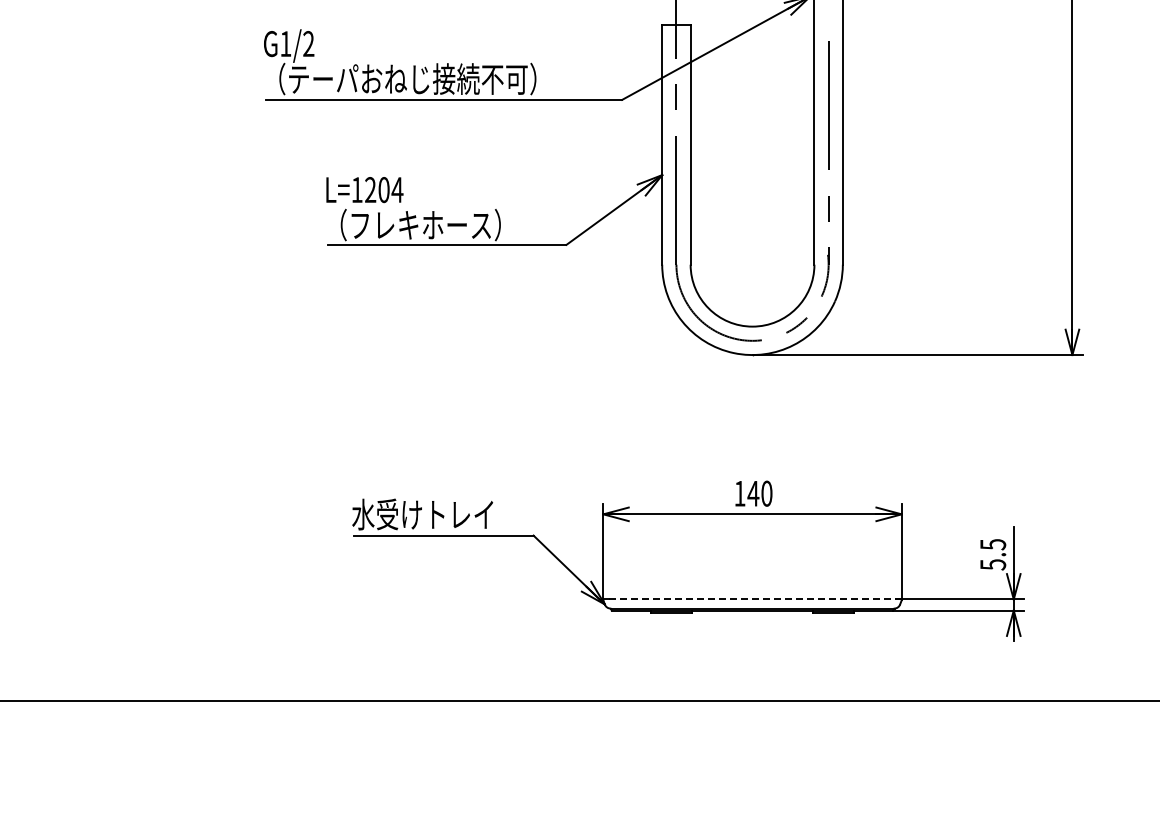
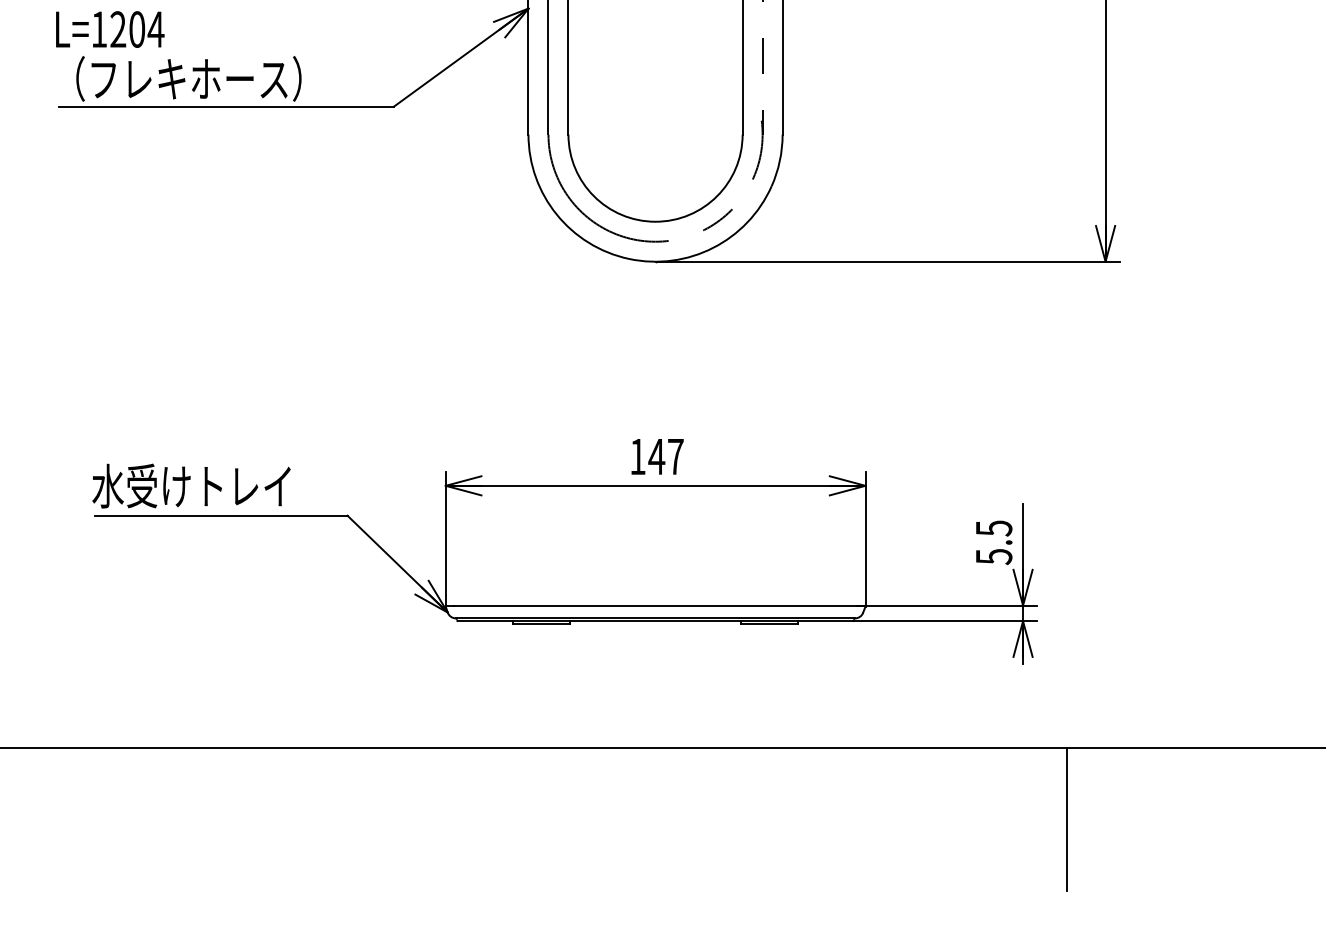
text: (766, 493) -> (675, 456), 140 -> 147
line: (753, 599) -> (656, 605), dashed -> solid
line: (1044, 751) -> (1066, 819), added

